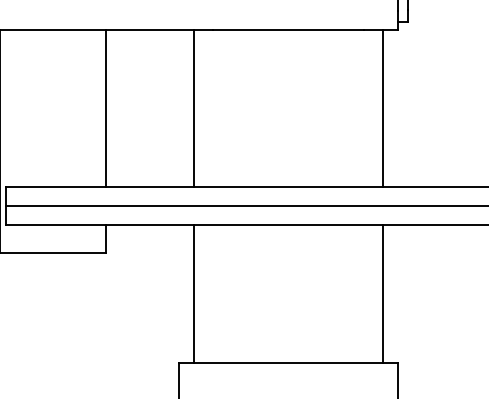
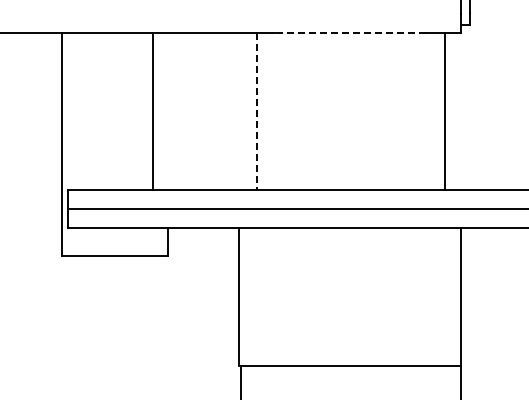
line: (288, 30) -> (350, 33), solid -> dashed
line: (106, 108) -> (153, 111), moved
line: (194, 108) -> (256, 111), solid -> dashed
line: (194, 294) -> (239, 297), moved
line: (383, 294) -> (460, 297), moved

